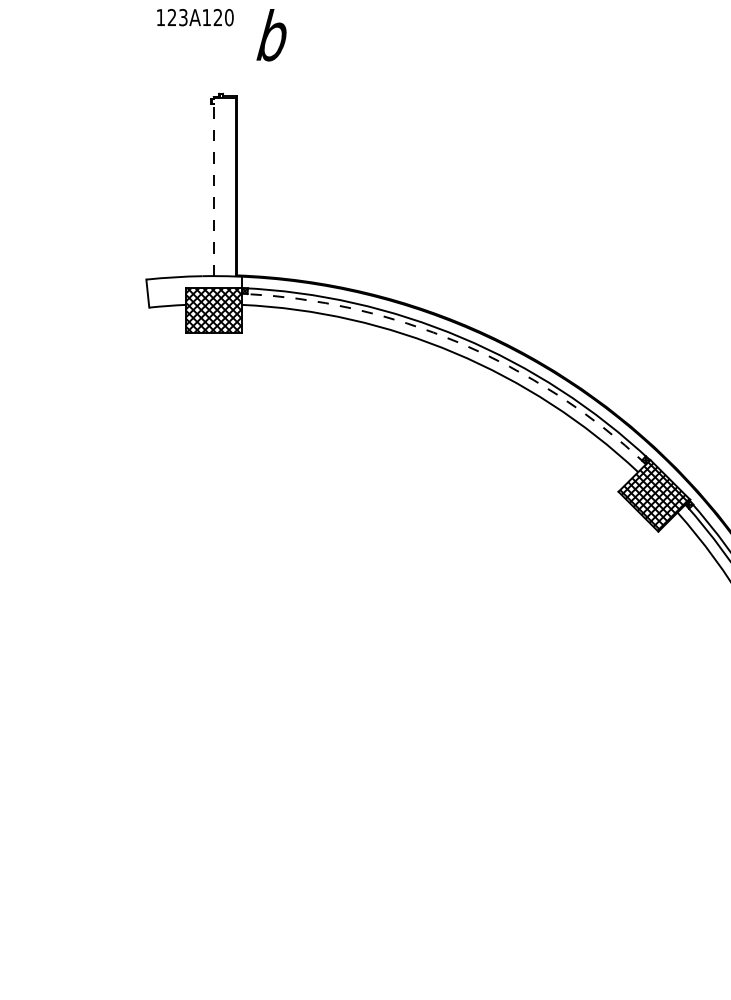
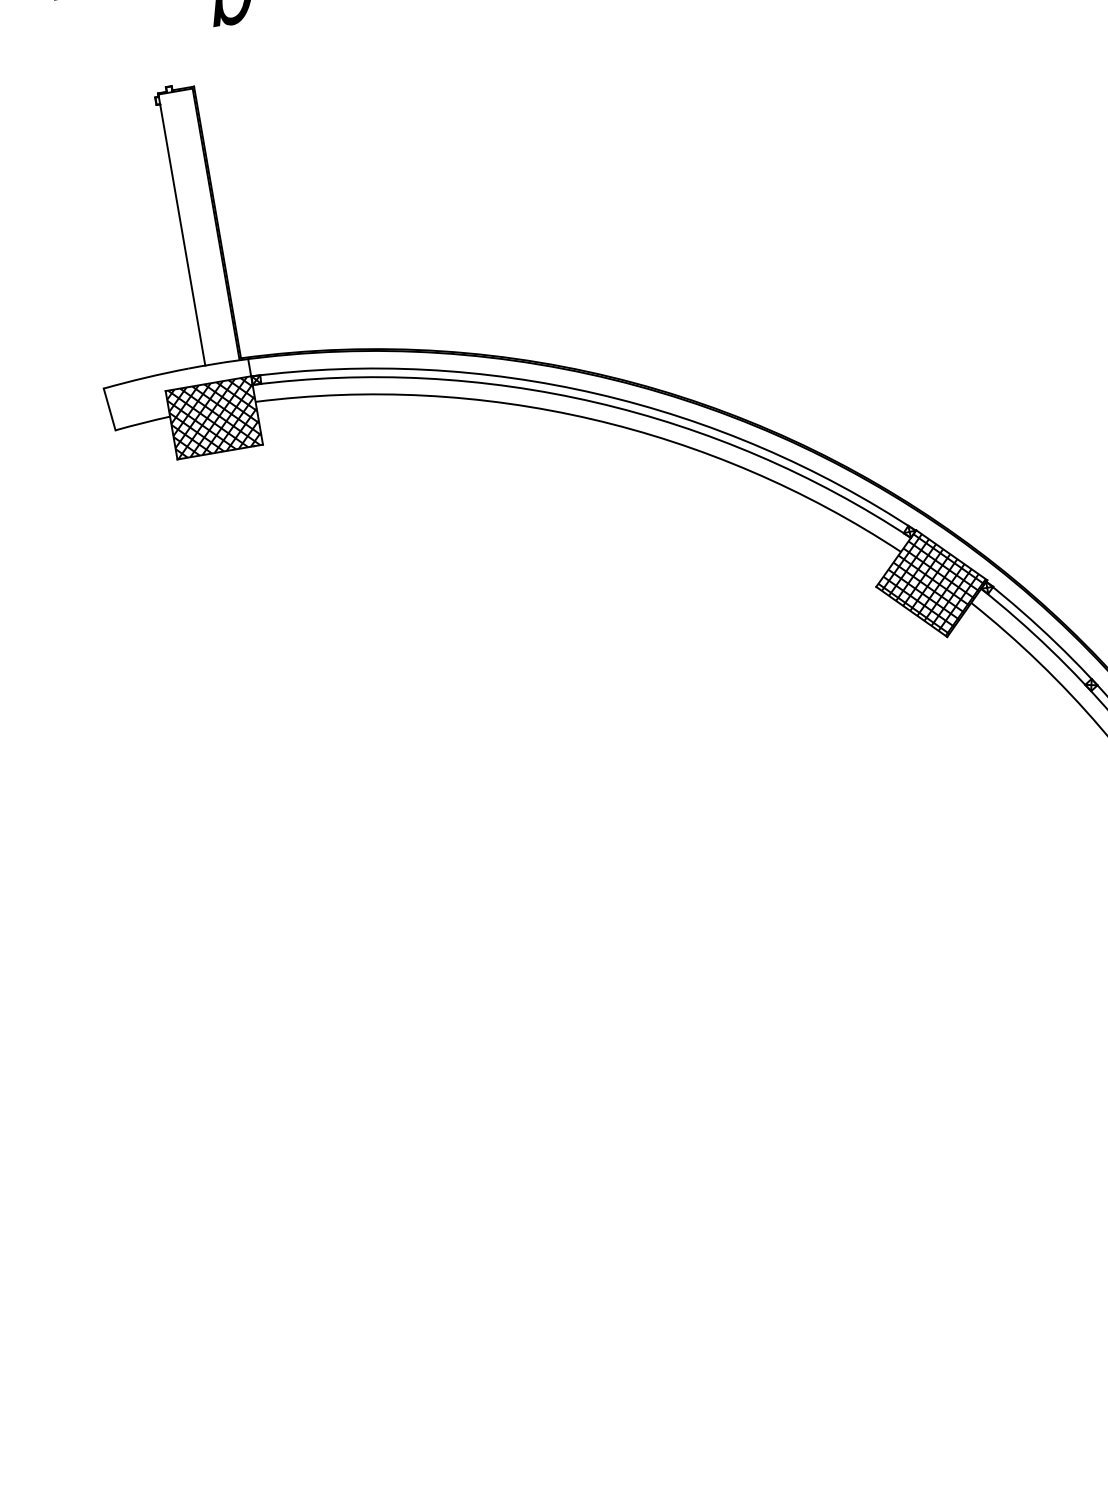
line: (213, 186) -> (181, 229), dashed -> solid
arc: (459, 342) -> (595, 401), dashed -> solid

